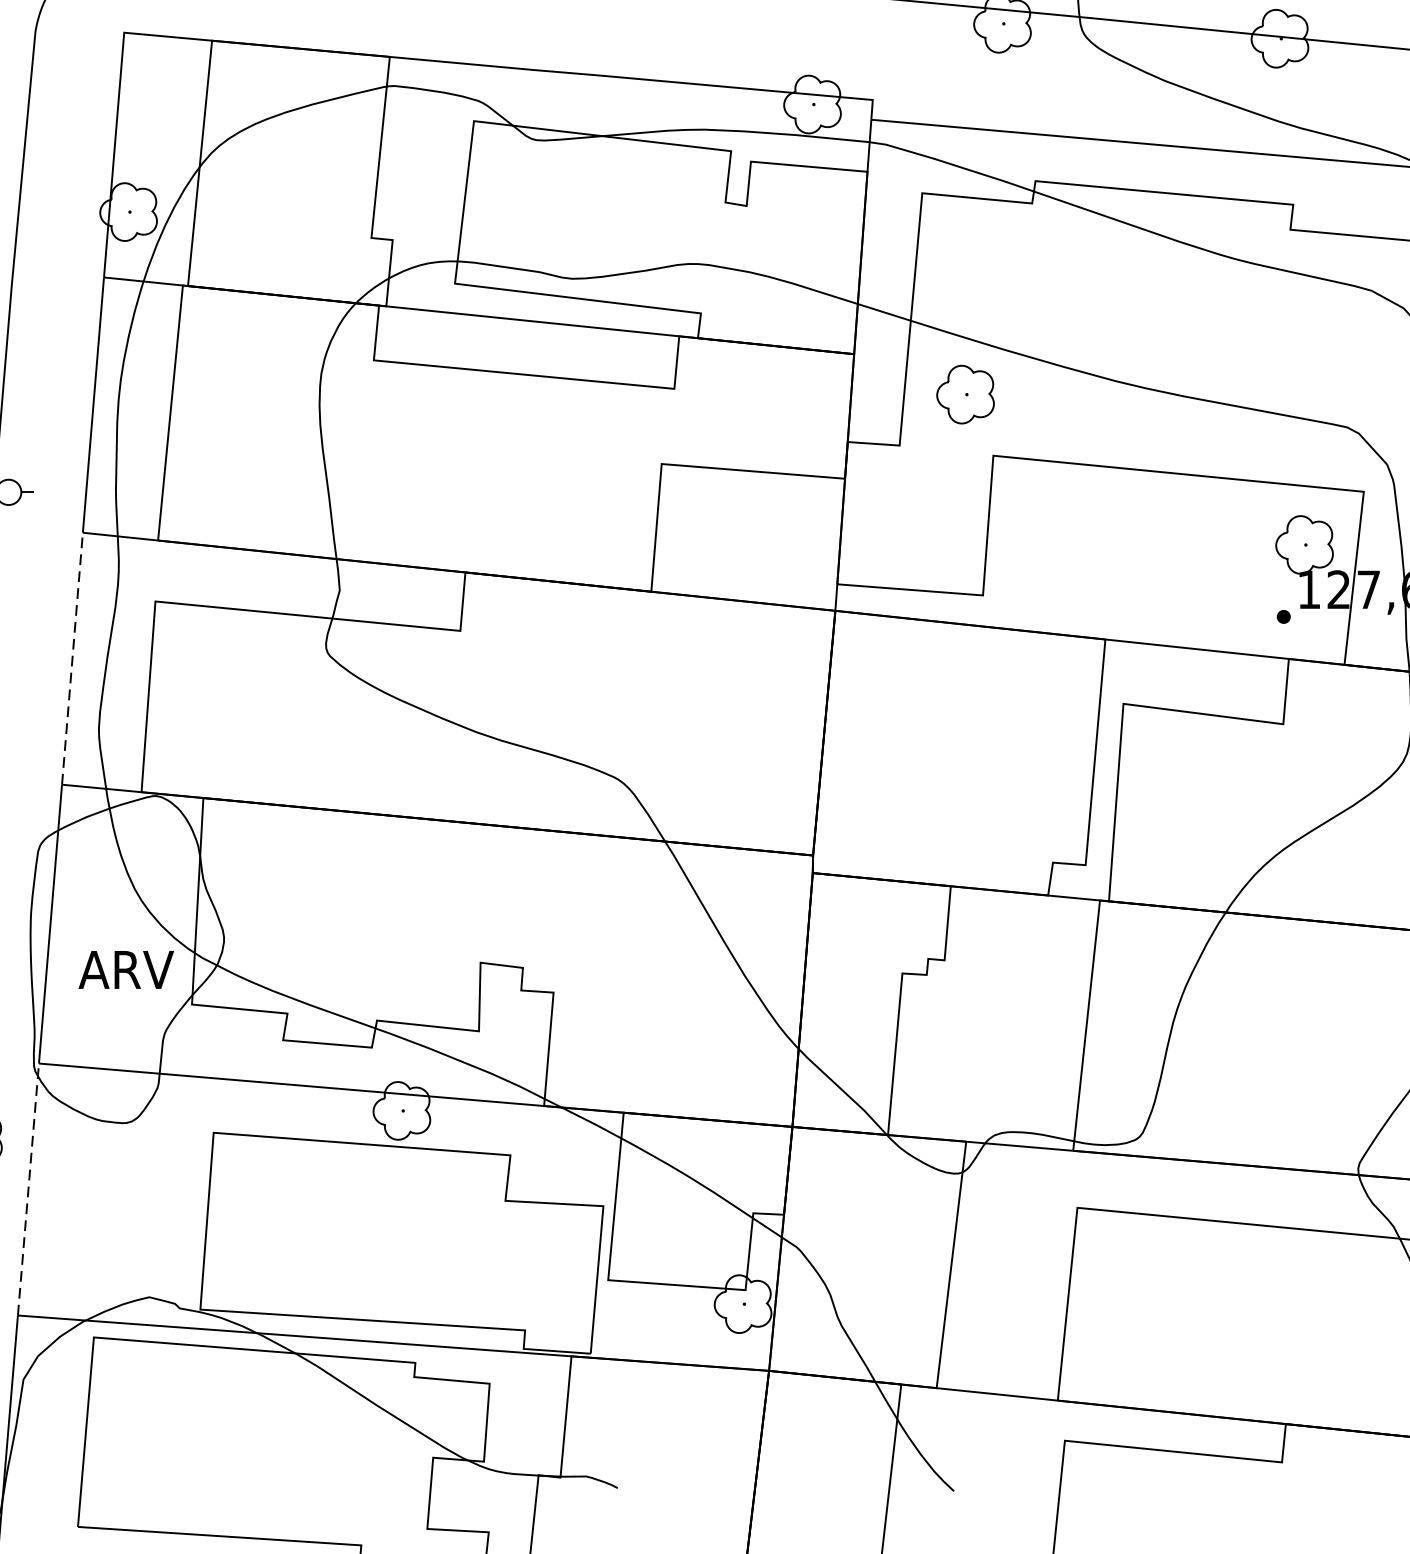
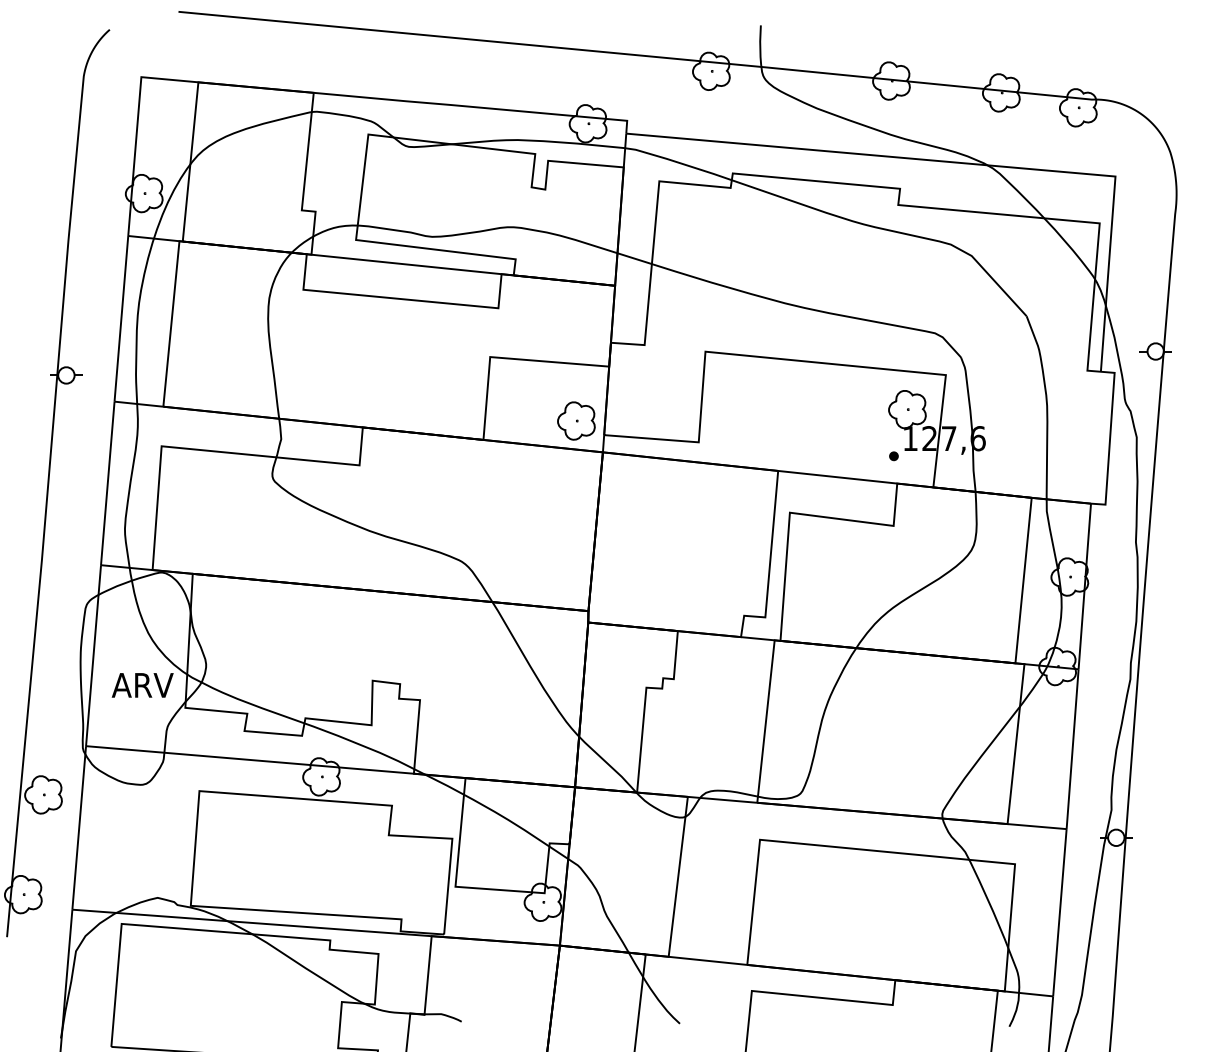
part: (965, 393) -> (576, 420), moved
line: (72, 657) -> (107, 482), dashed -> solid
line: (28, 1188) -> (79, 827), dashed -> solid

